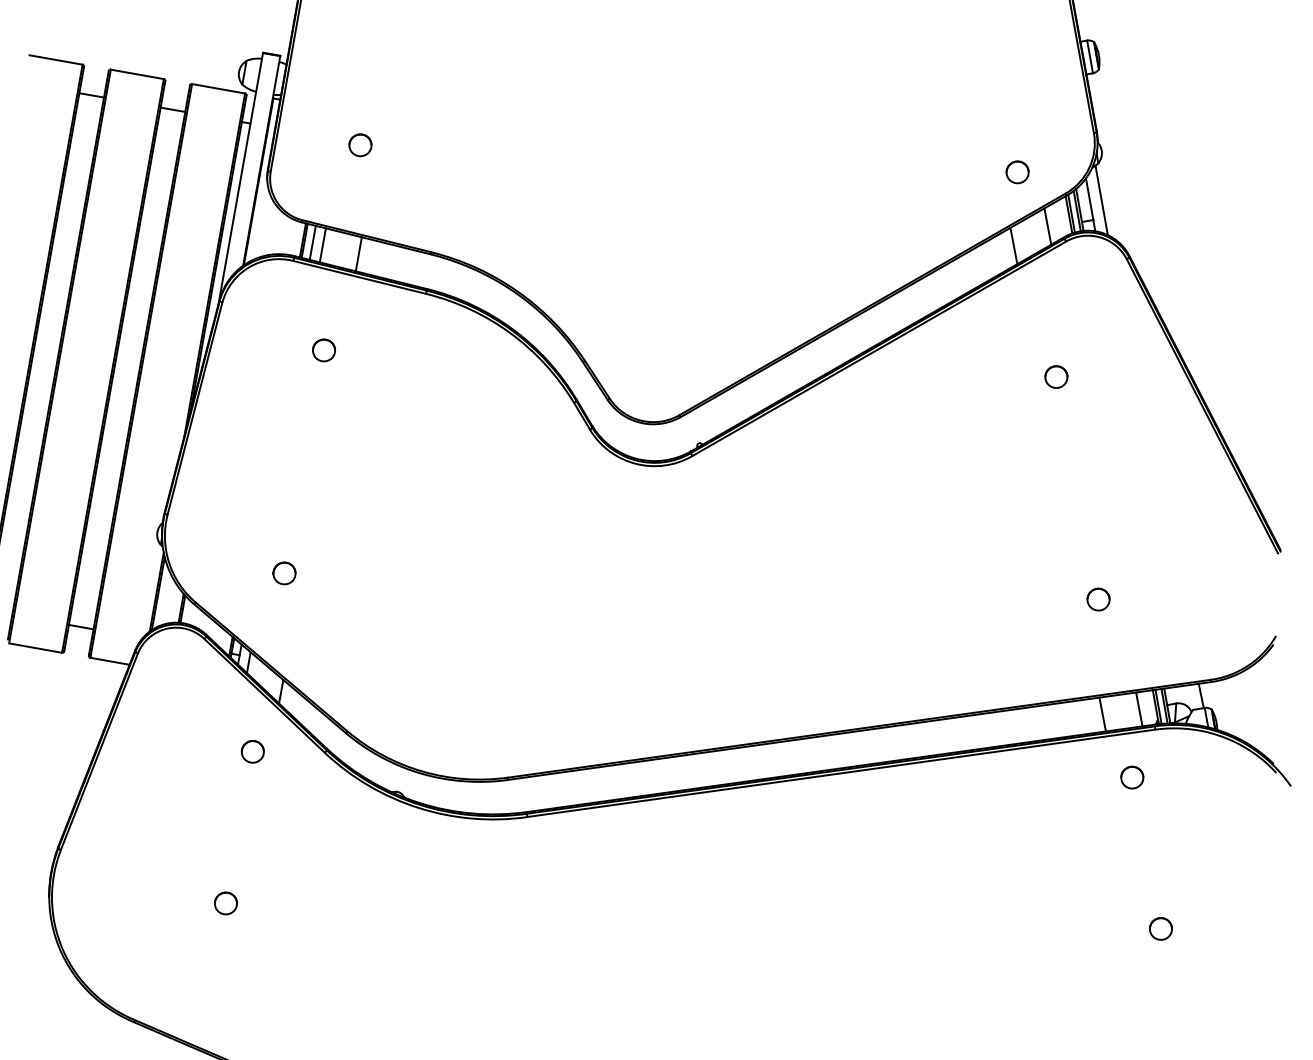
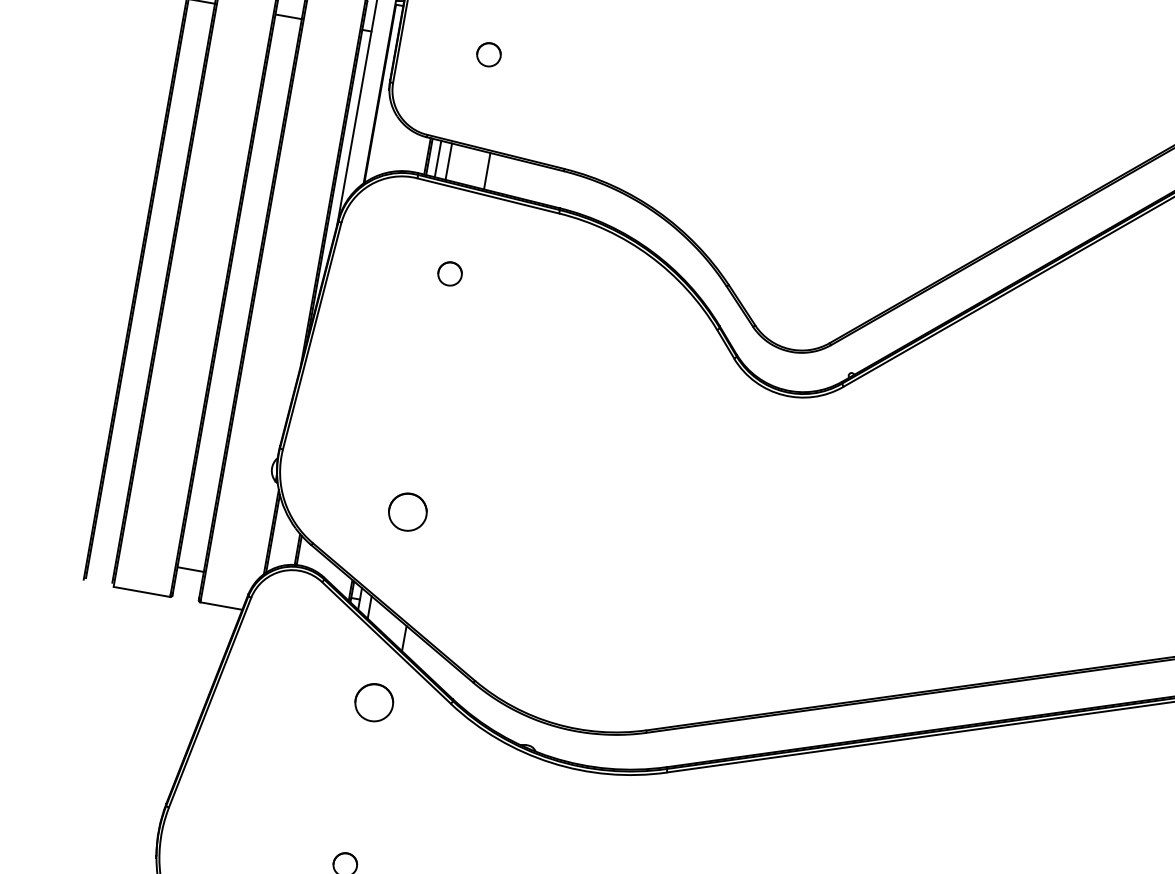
part: (284, 573) -> (407, 512), size x1.6
part: (252, 751) -> (373, 702), size x1.6

